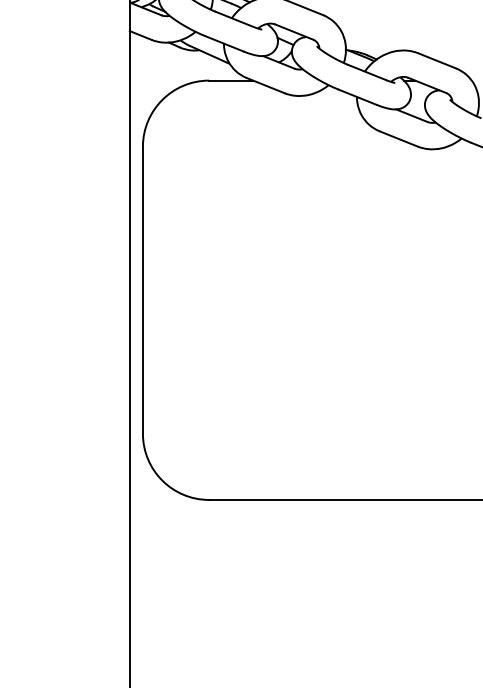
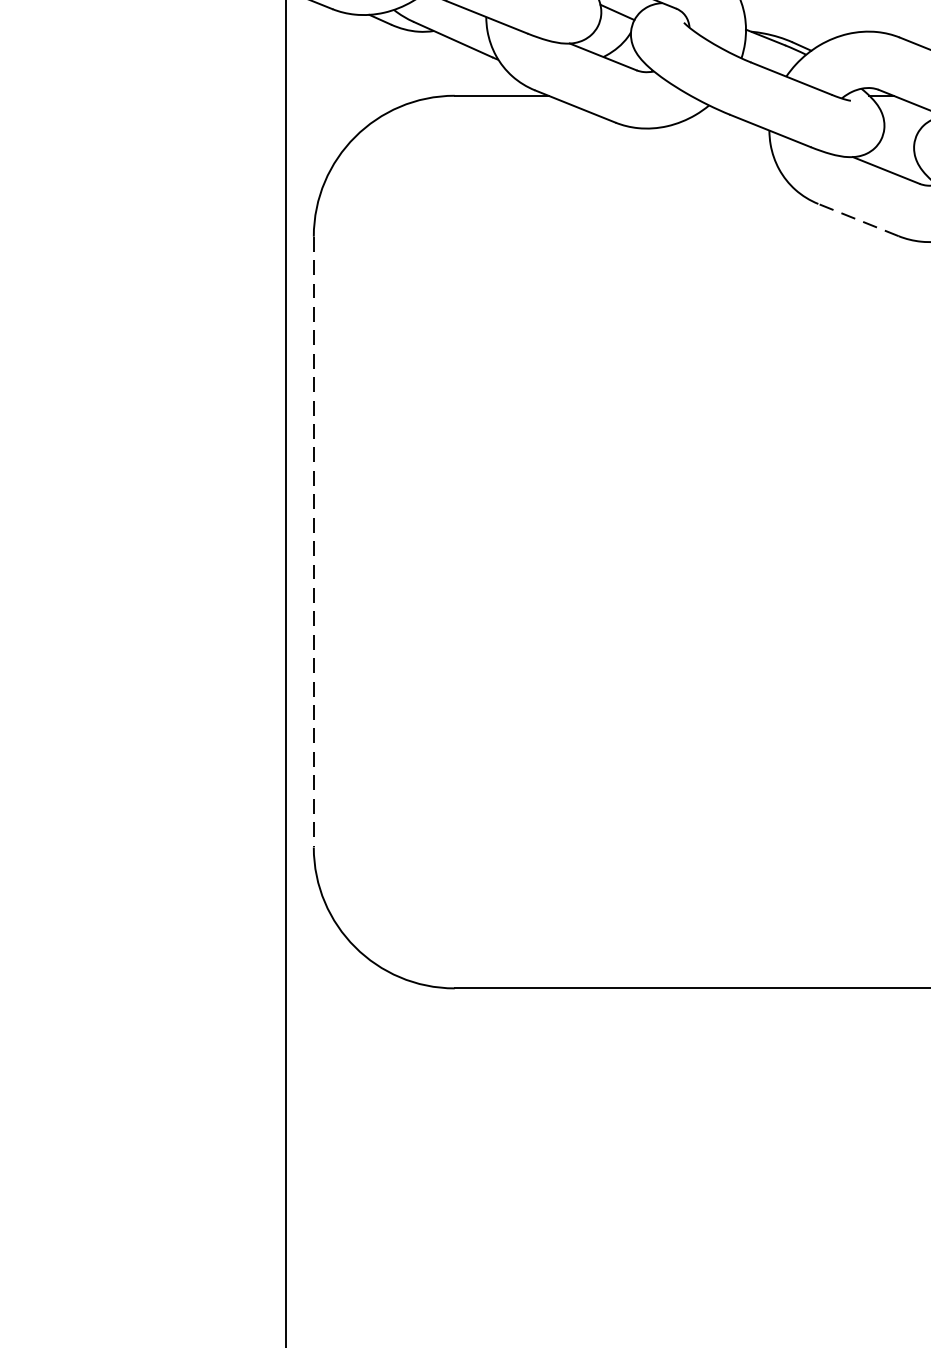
line: (398, 138) -> (857, 218), solid -> dashed
line: (142, 290) -> (312, 542), solid -> dashed

